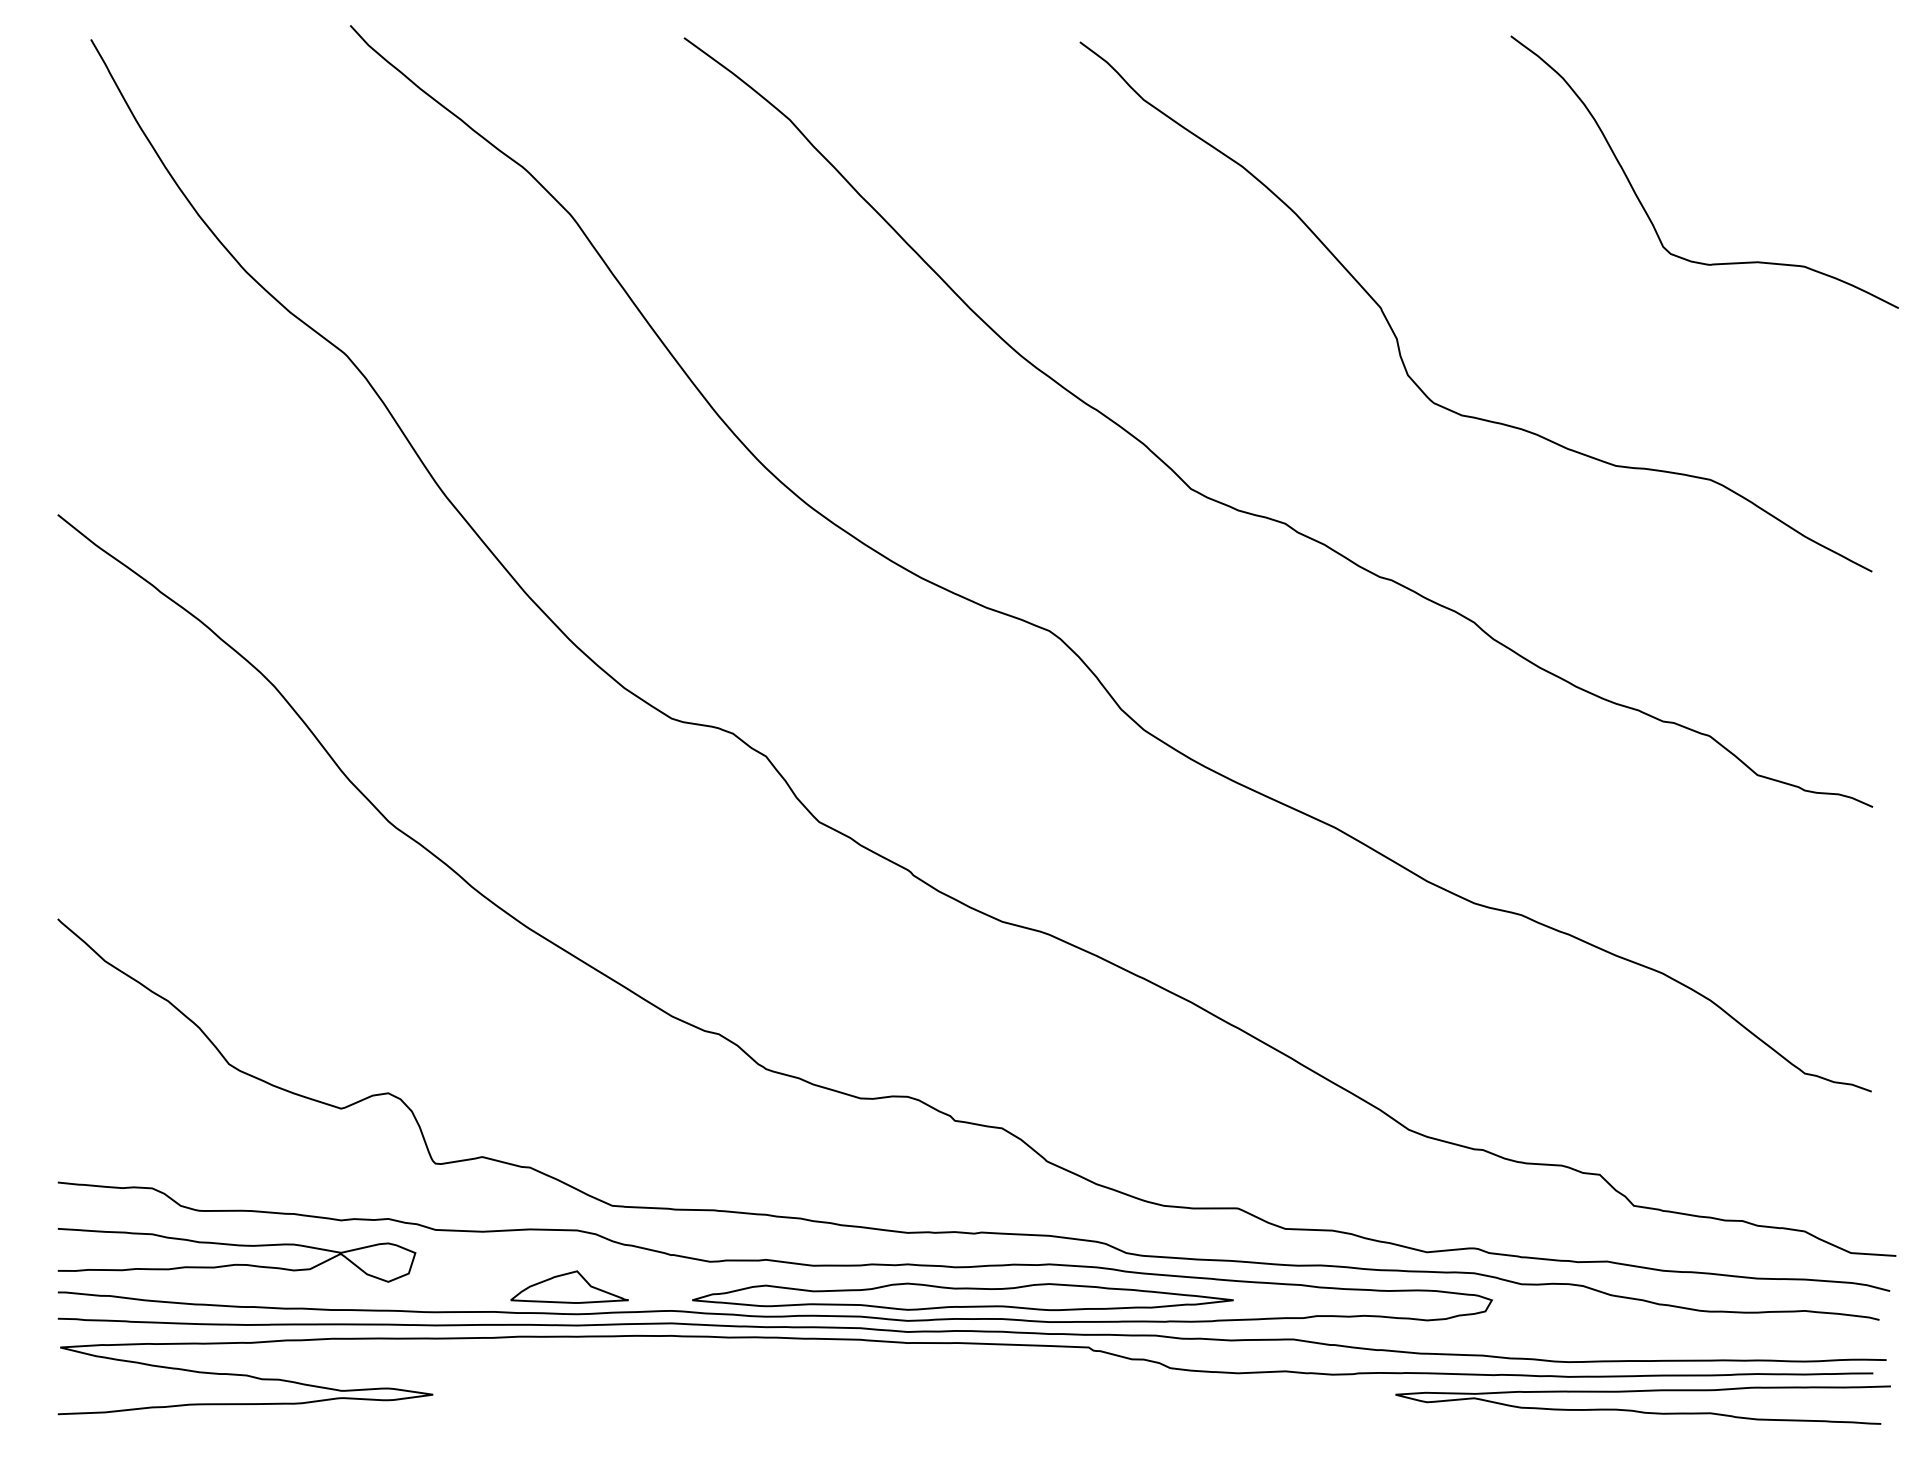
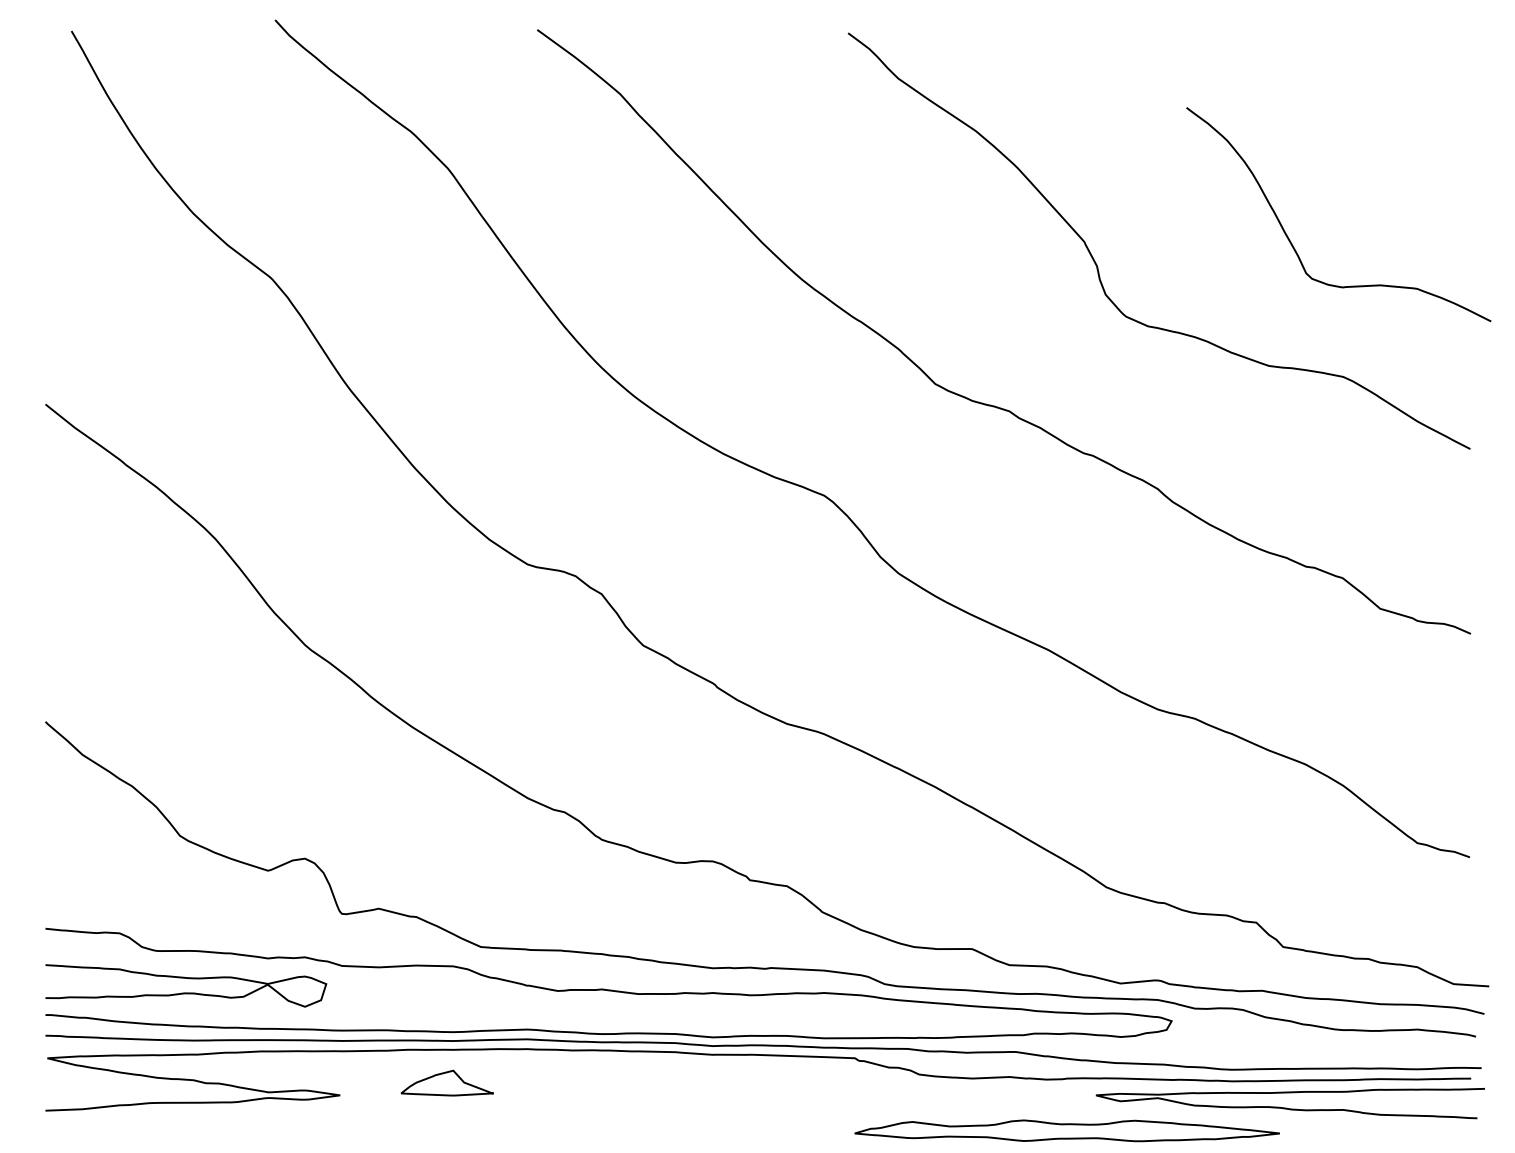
curve: (1643, 205) -> (1290, 240), moved
part: (569, 1286) -> (447, 1082), moved
part: (962, 1296) -> (1066, 1130), moved

